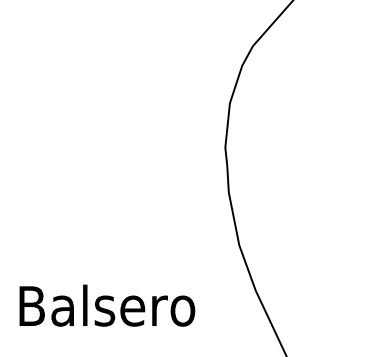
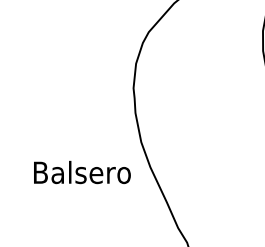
text: (107, 305) -> (82, 172), moved

